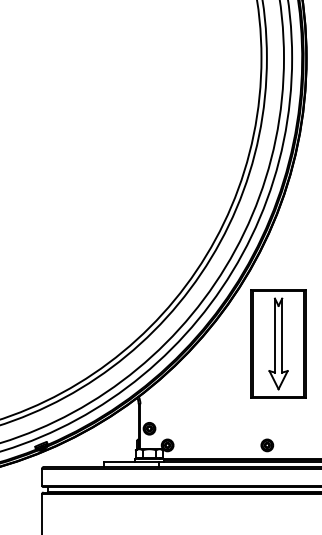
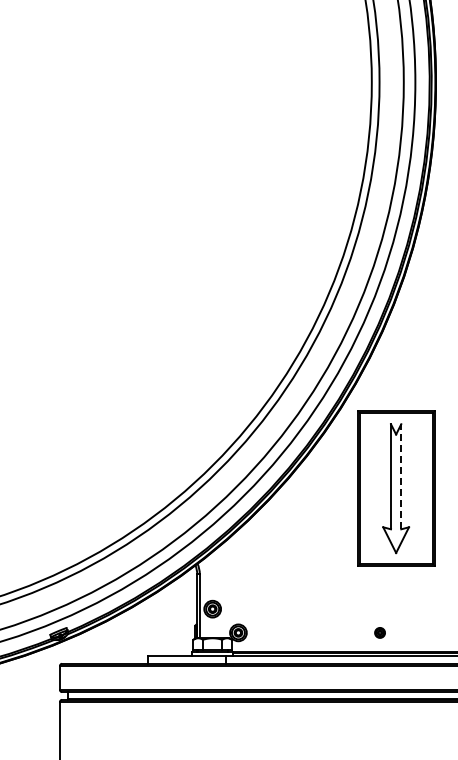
line: (282, 335) -> (401, 476), solid -> dashed
part: (266, 445) -> (379, 632), size x0.6

